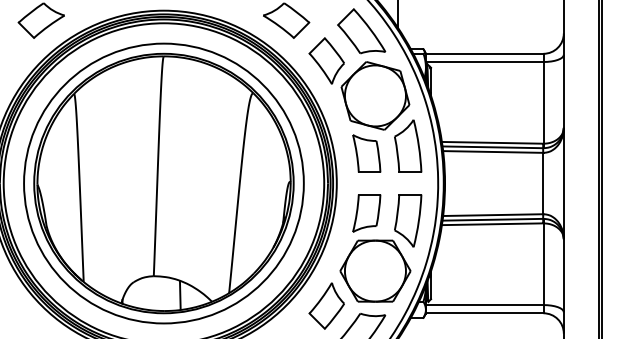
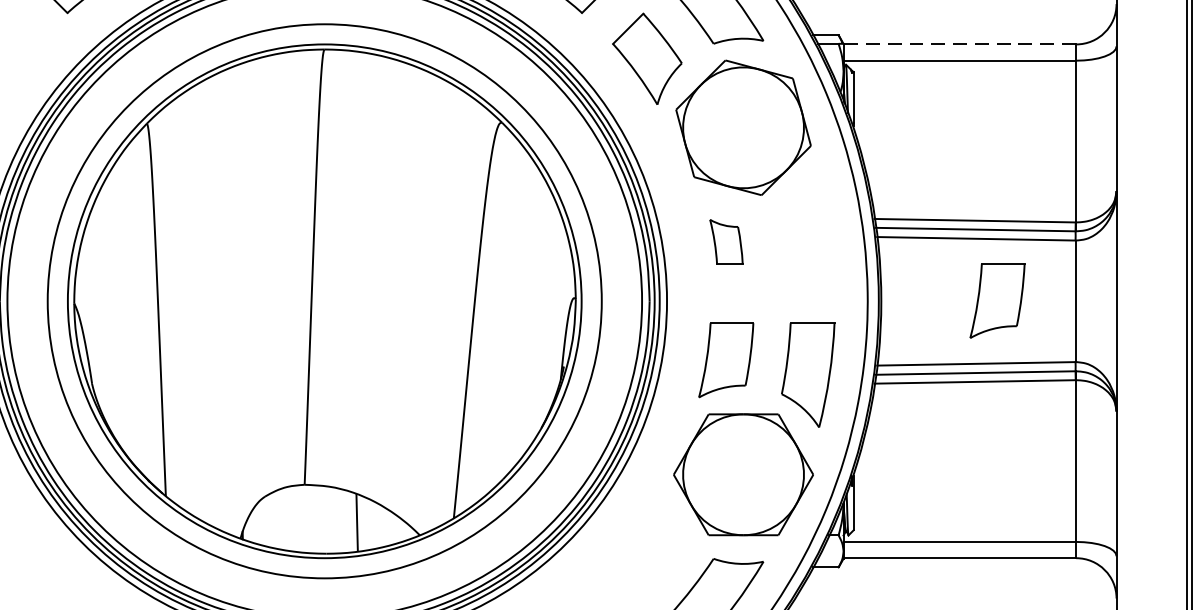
line: (484, 53) -> (959, 43), solid -> dashed
part: (408, 145) -> (808, 225), removed
part: (366, 153) -> (725, 241), size x0.6
part: (503, 183) -> (997, 301), added
part: (326, 305) -> (646, 542), removed

